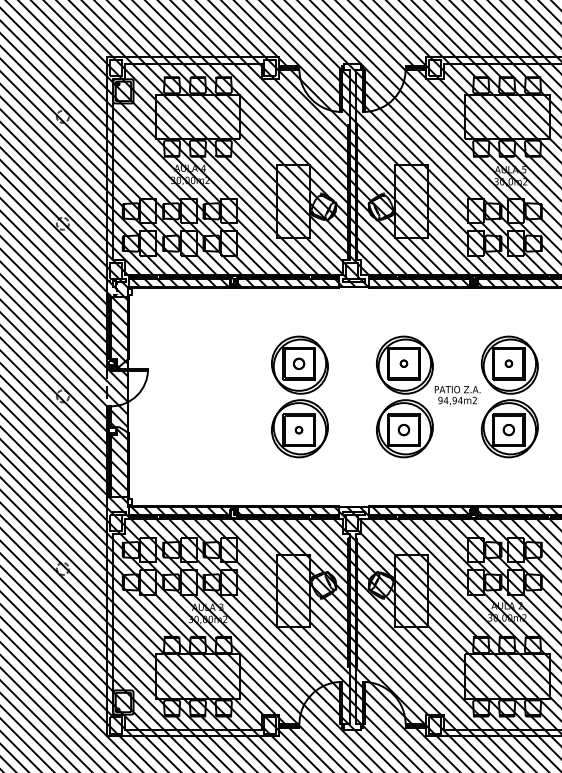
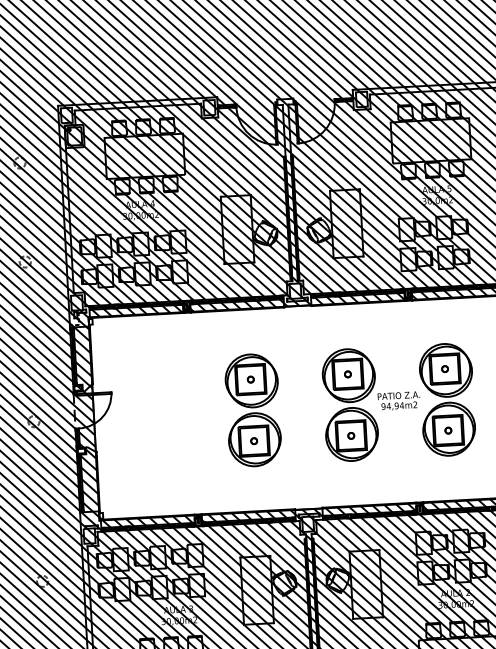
part: (298, 363) -> (250, 379), size x0.62
part: (403, 430) -> (350, 436), size x0.62
part: (508, 430) -> (447, 430), size x0.62

